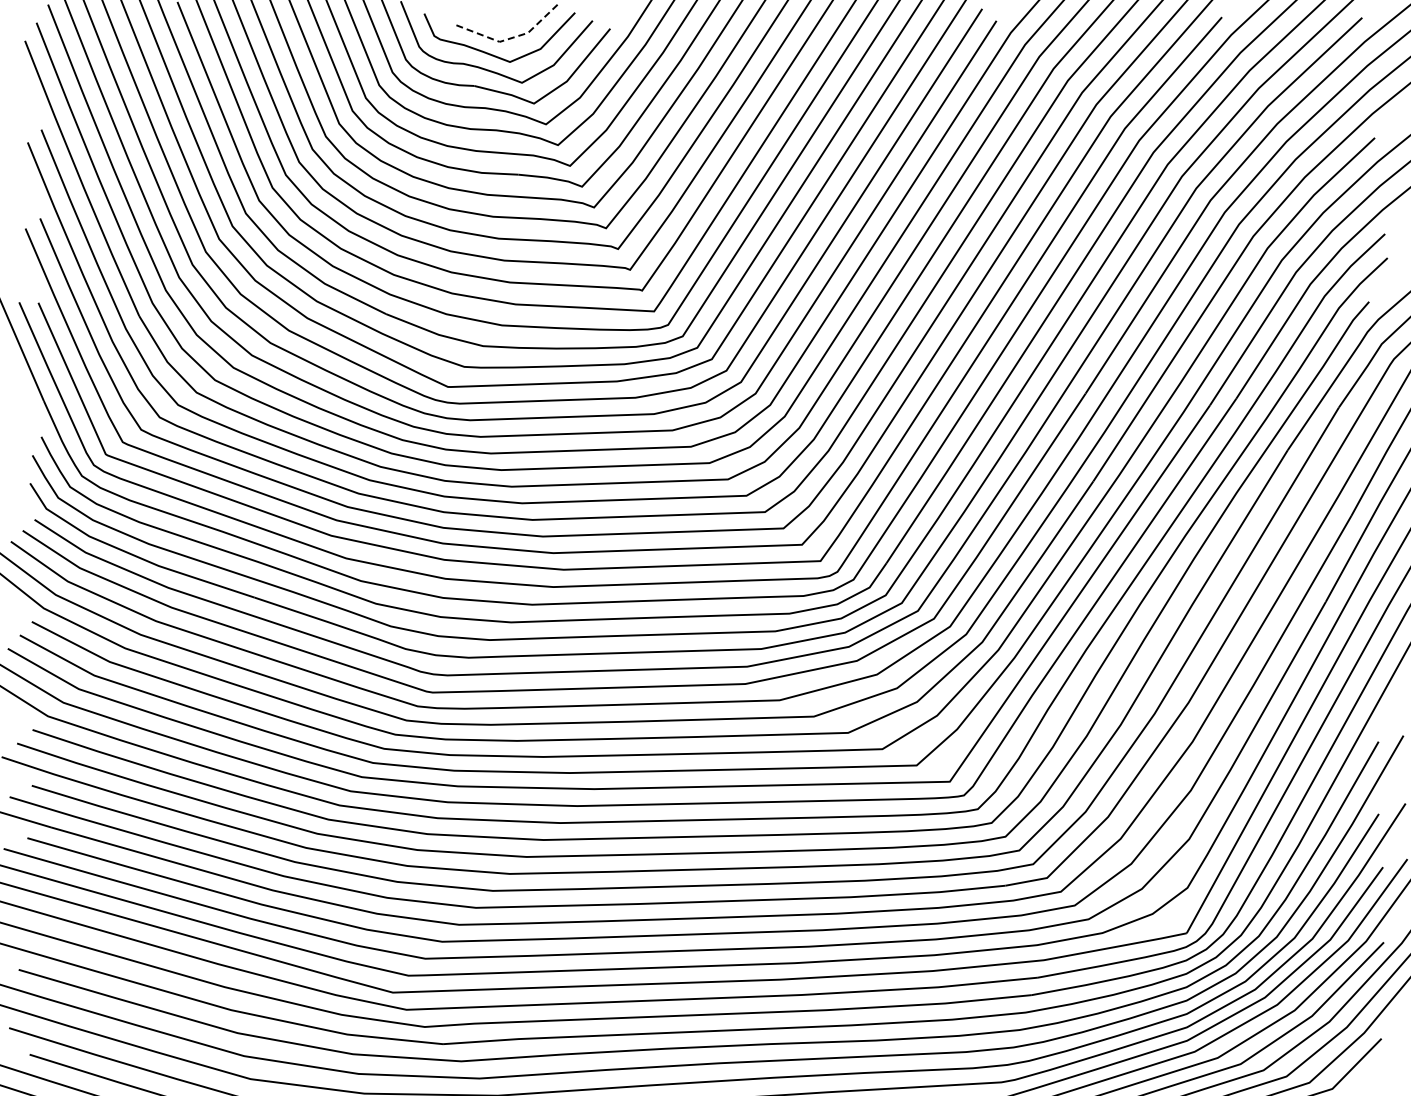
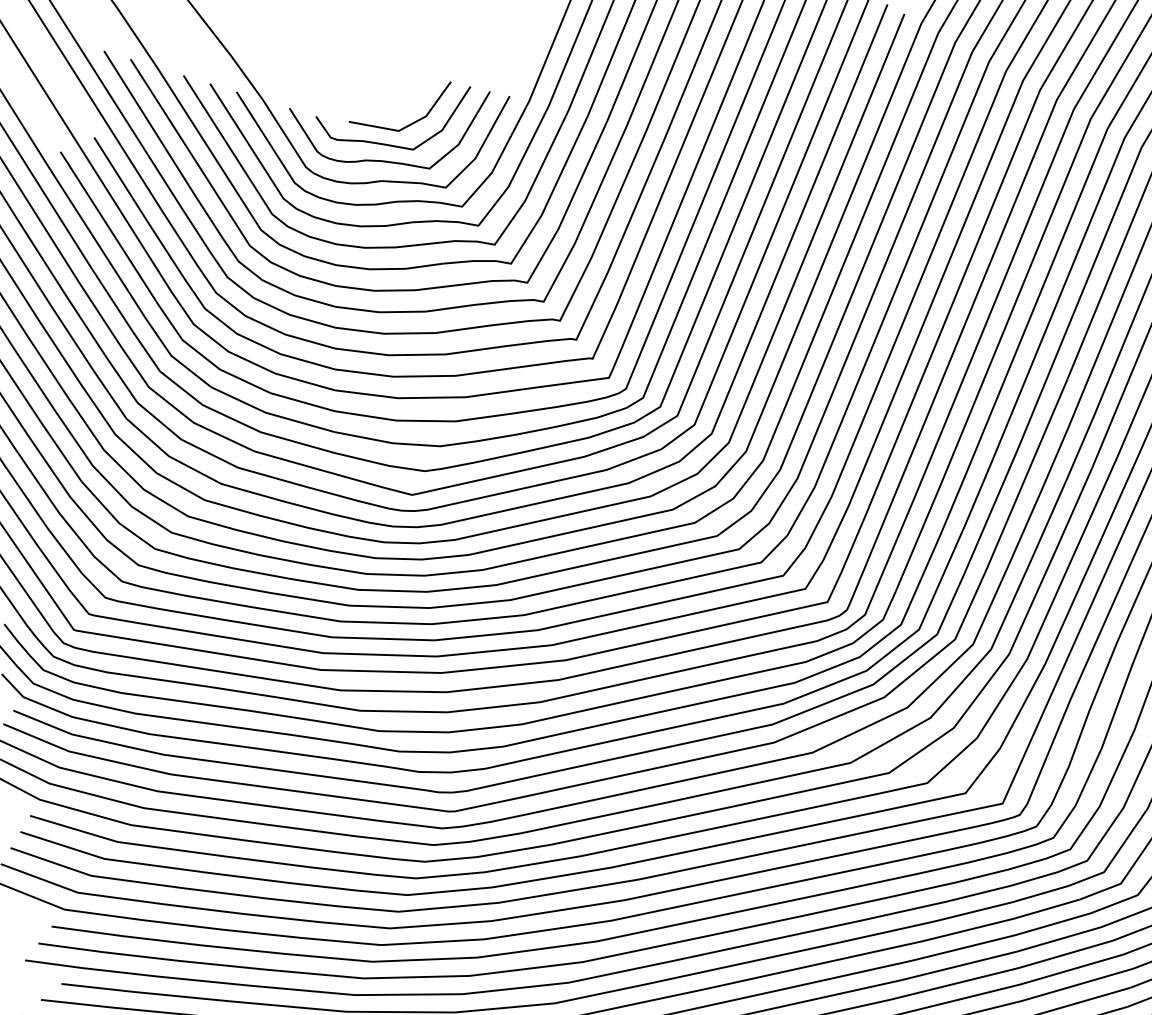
line: (510, 38) -> (409, 125), dashed -> solid

